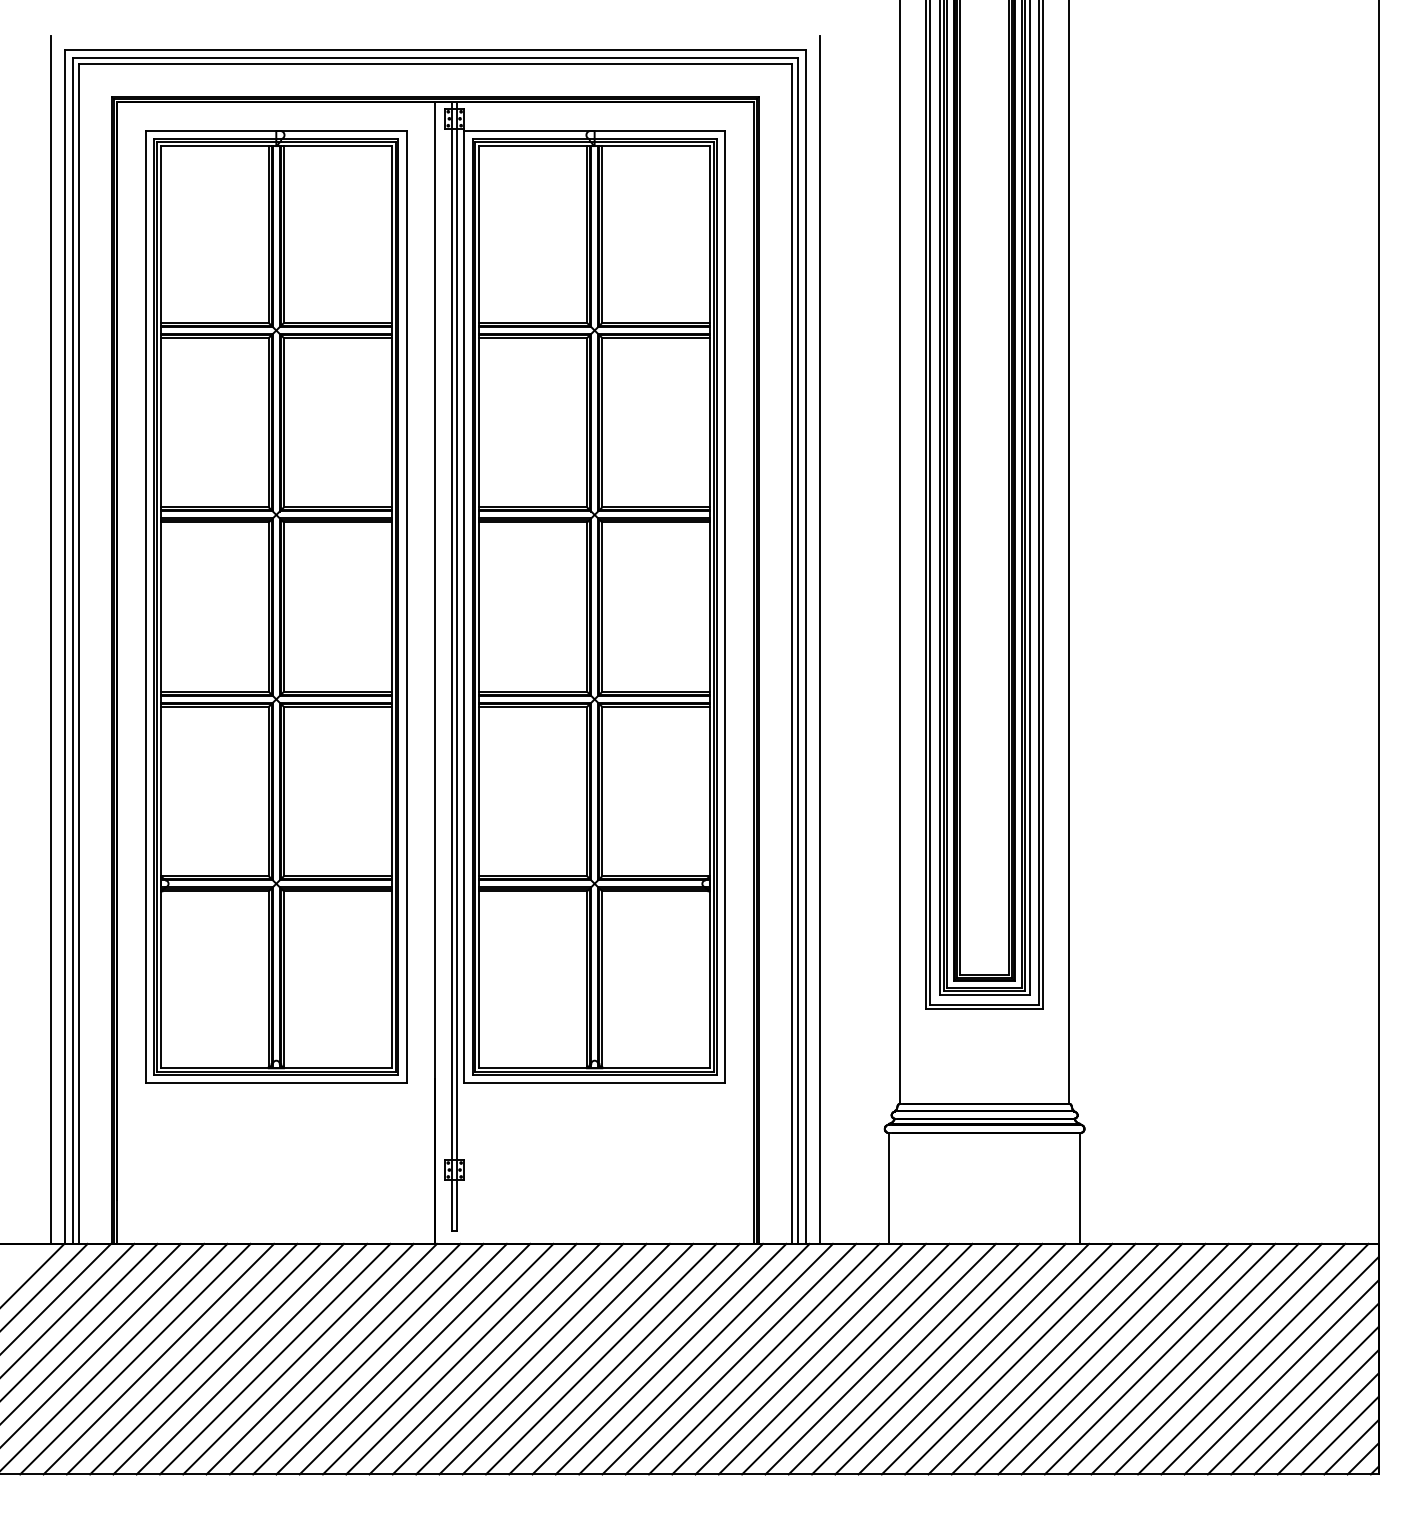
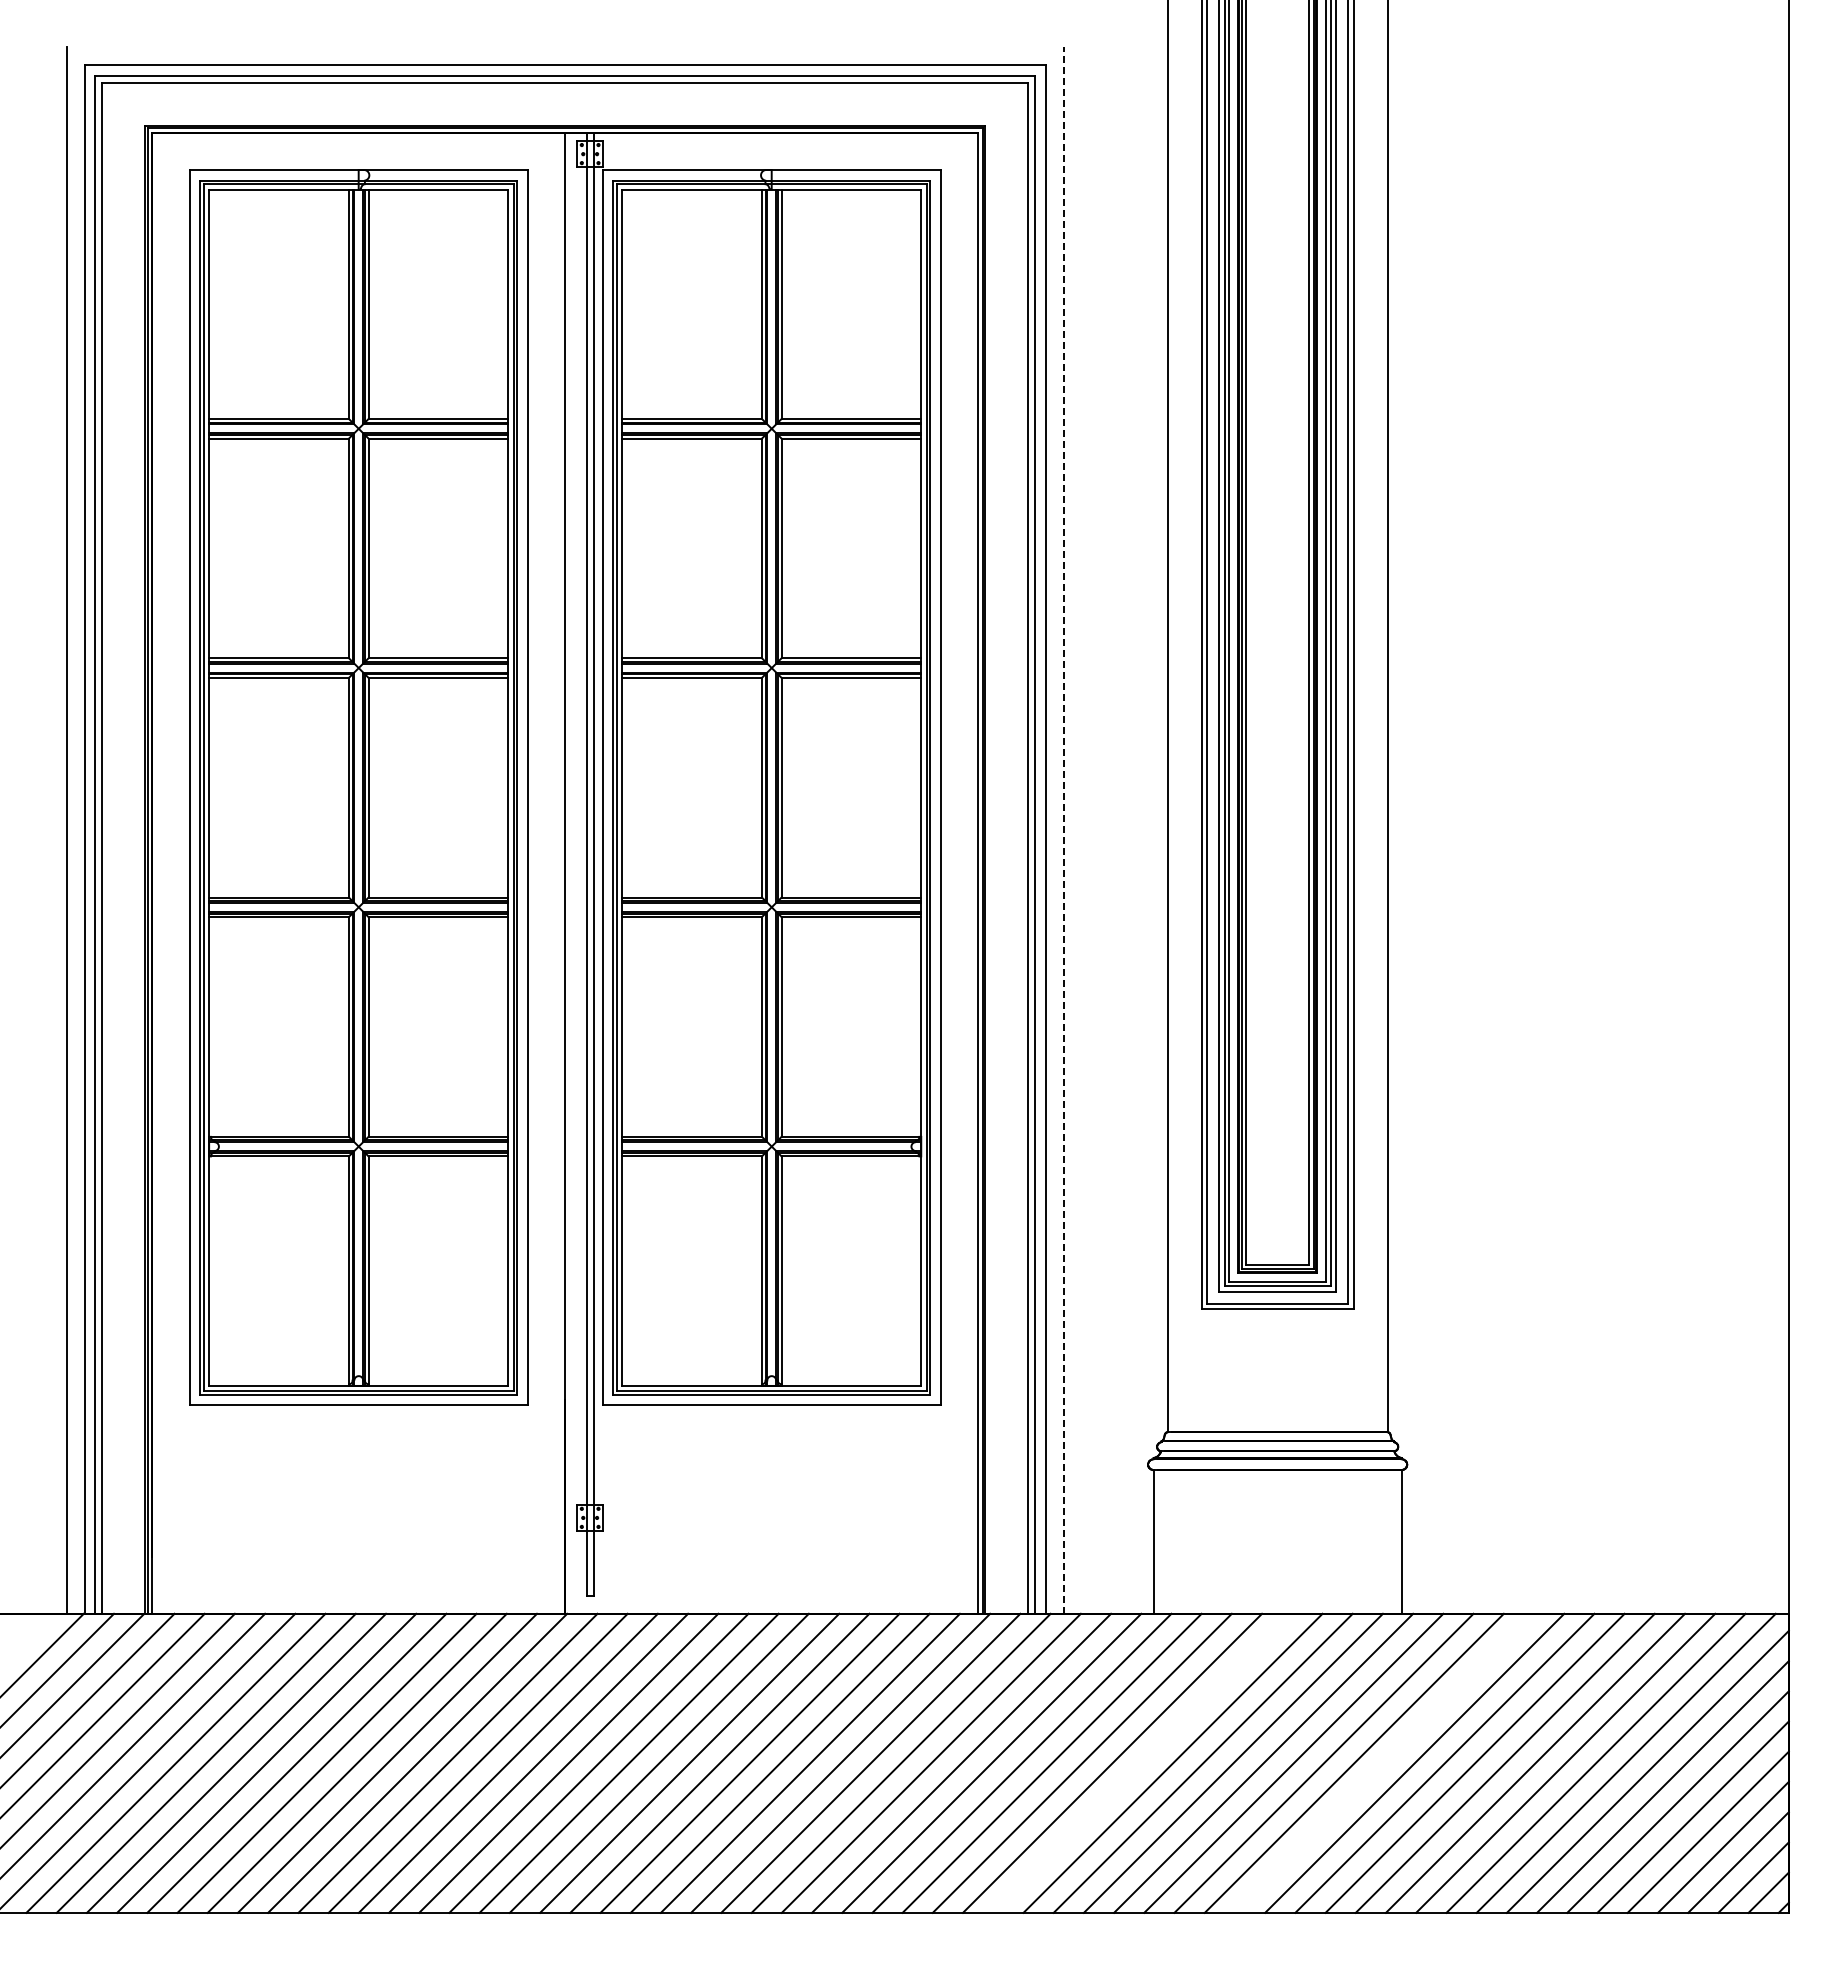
line: (819, 640) -> (1063, 830), solid -> dashed
line: (880, 1358) -> (1142, 1762), removed
line: (1066, 1358) -> (1384, 1762), removed

